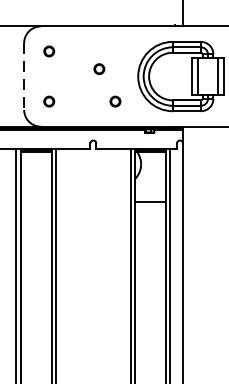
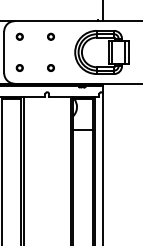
part: (98, 68) -> (50, 36), moved
line: (24, 76) -> (4, 52), dashed -> solid
part: (114, 100) -> (50, 67), moved

